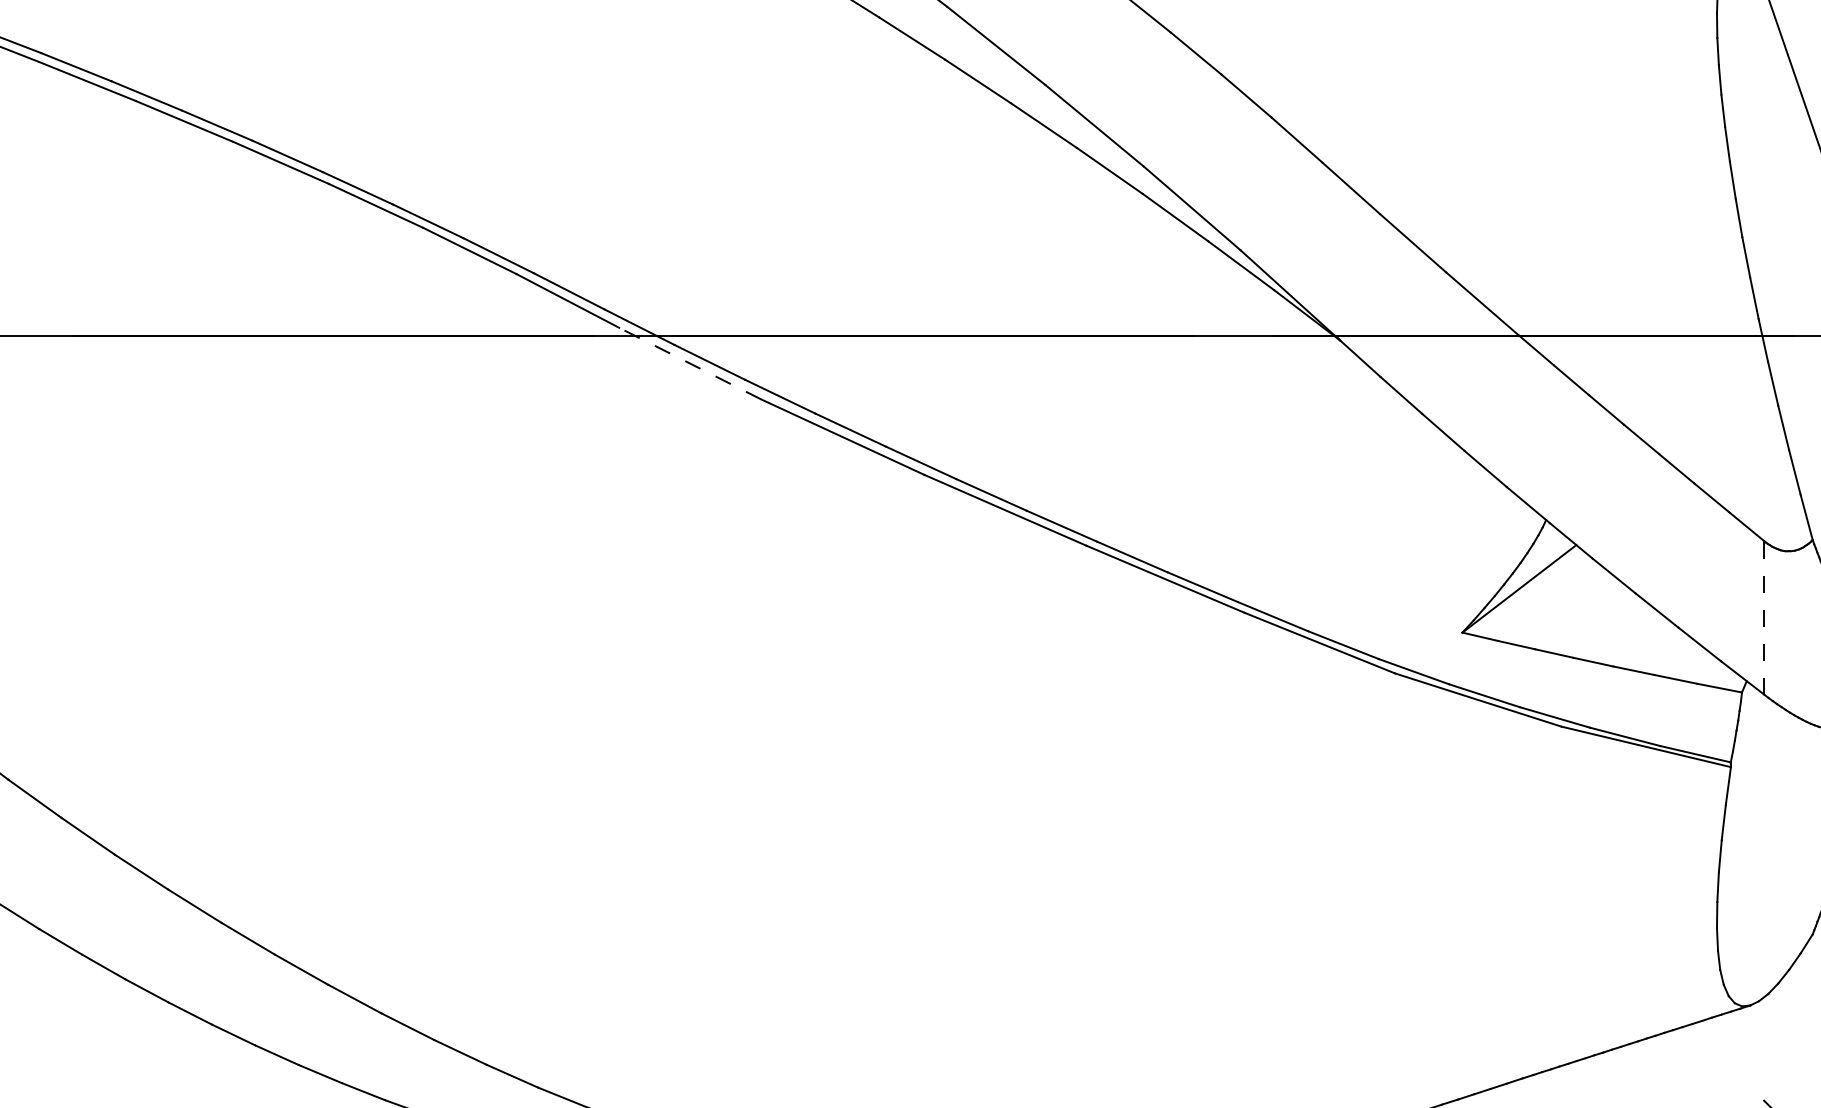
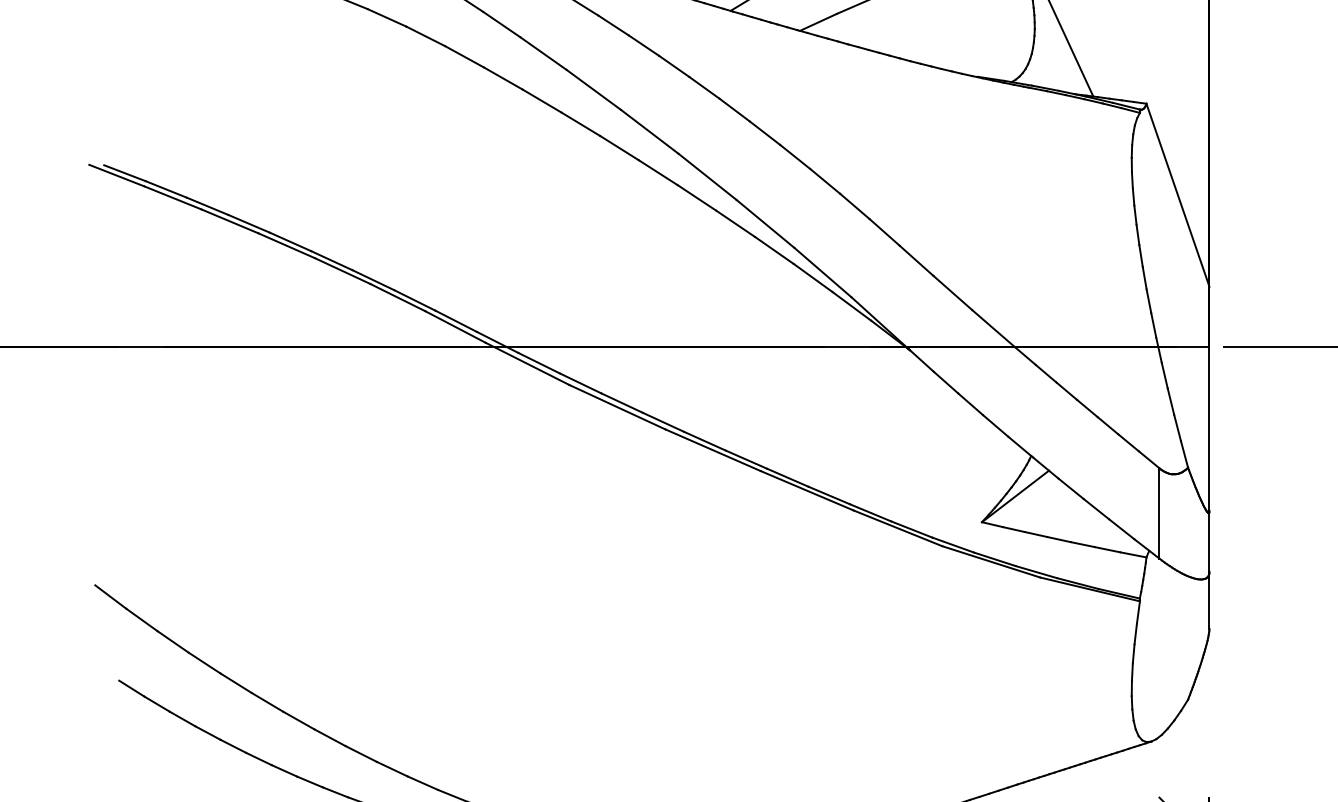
line: (690, 362) -> (527, 363), dashed -> solid
line: (1764, 616) -> (1159, 512), dashed -> solid

